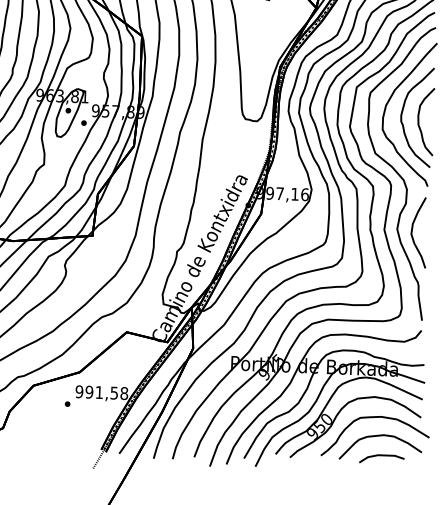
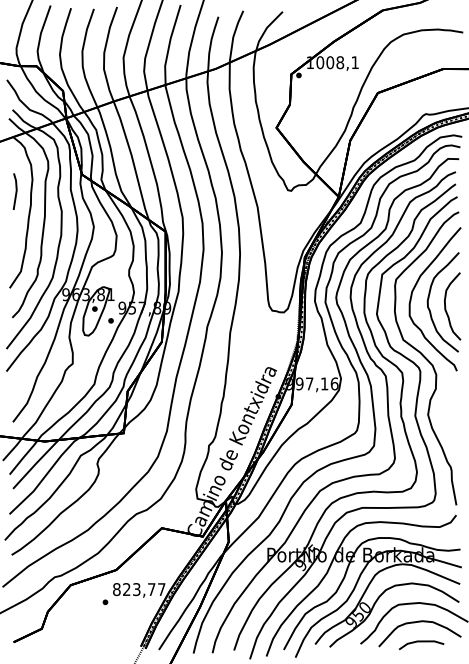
curve: (412, 232) -> (443, 417), removed
text: (101, 392) -> (138, 589), 991,58 -> 823,77

